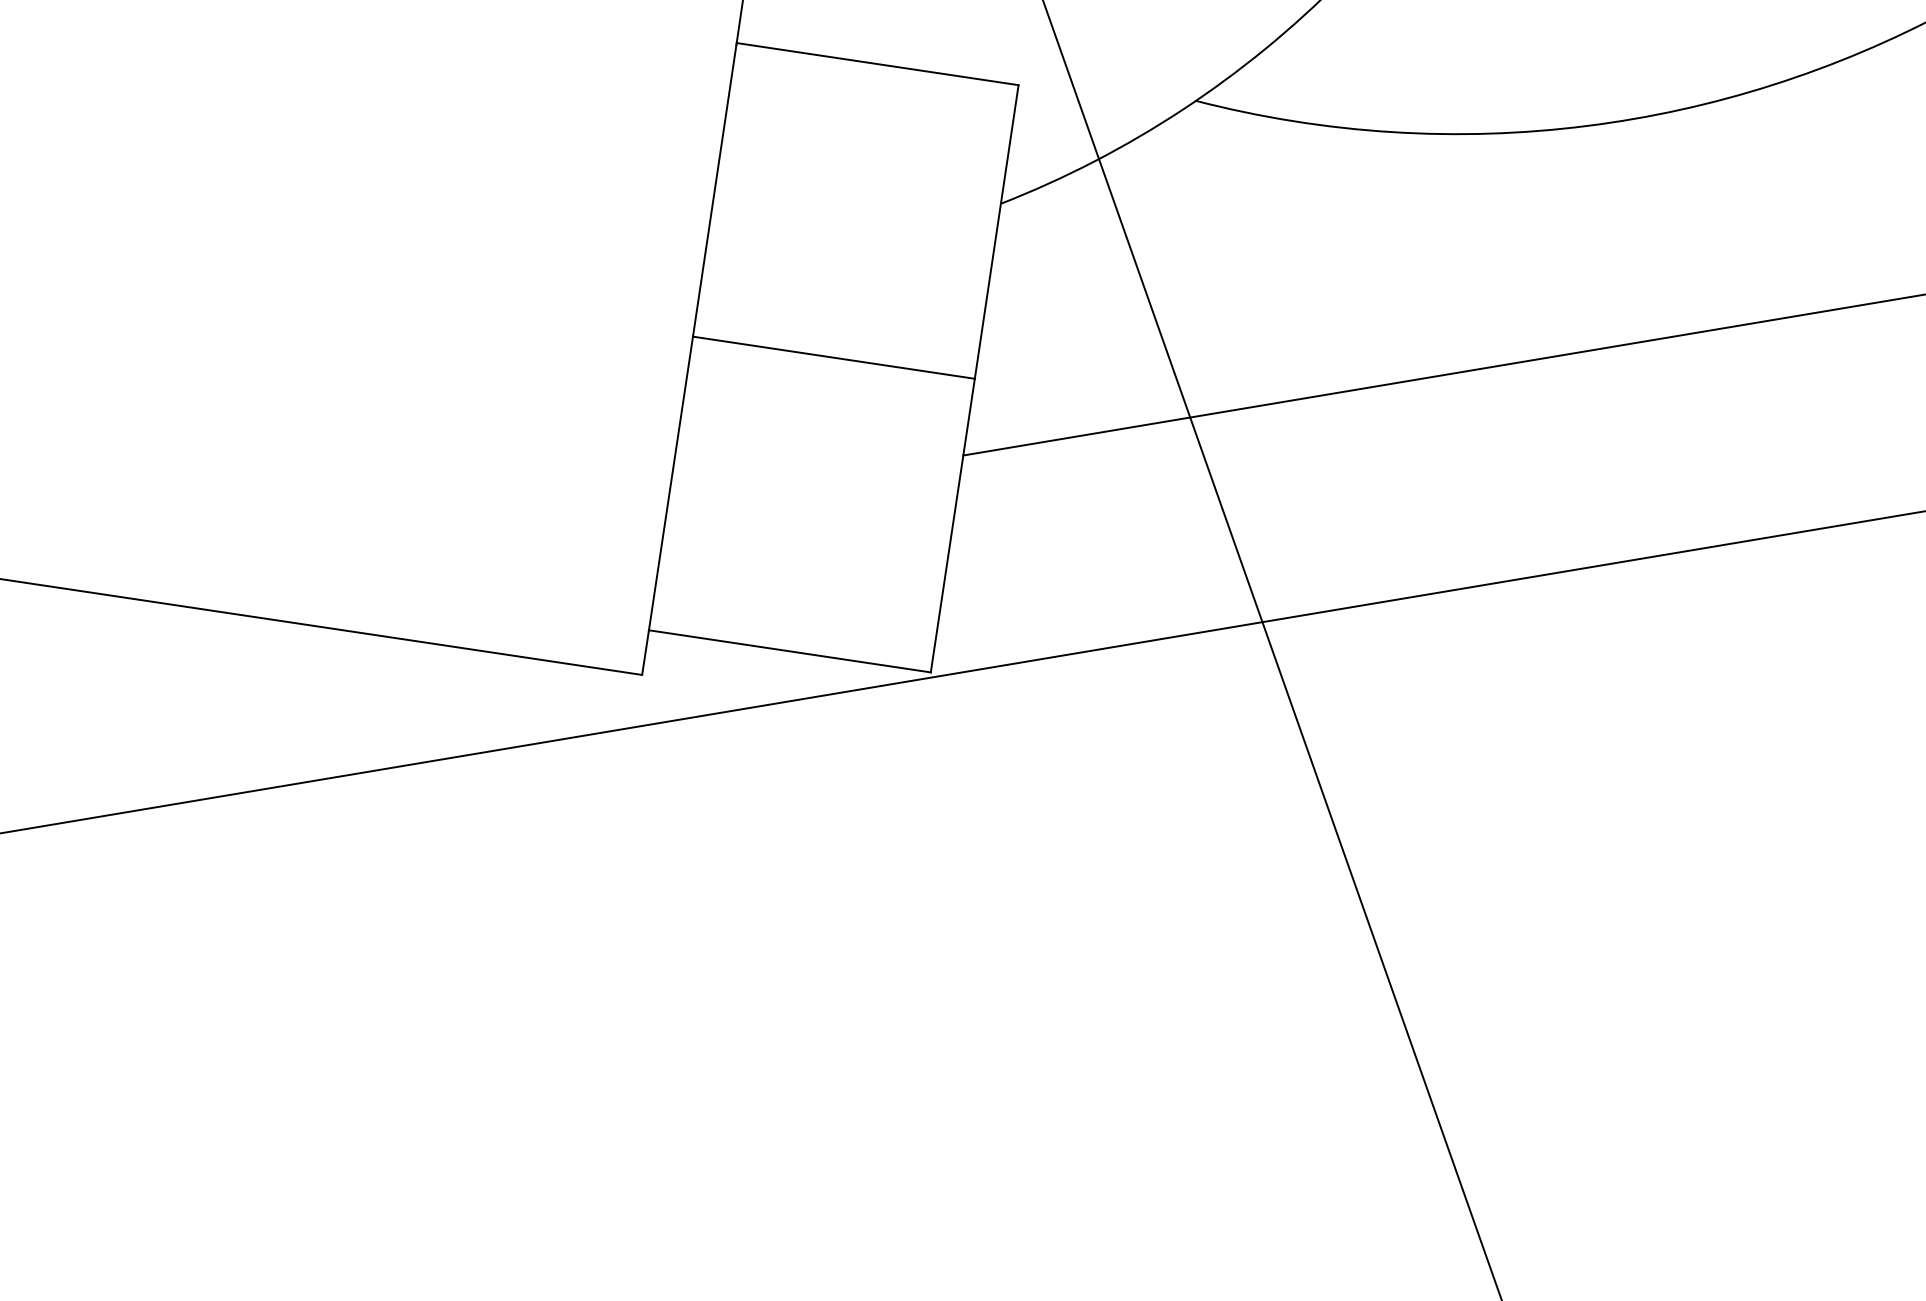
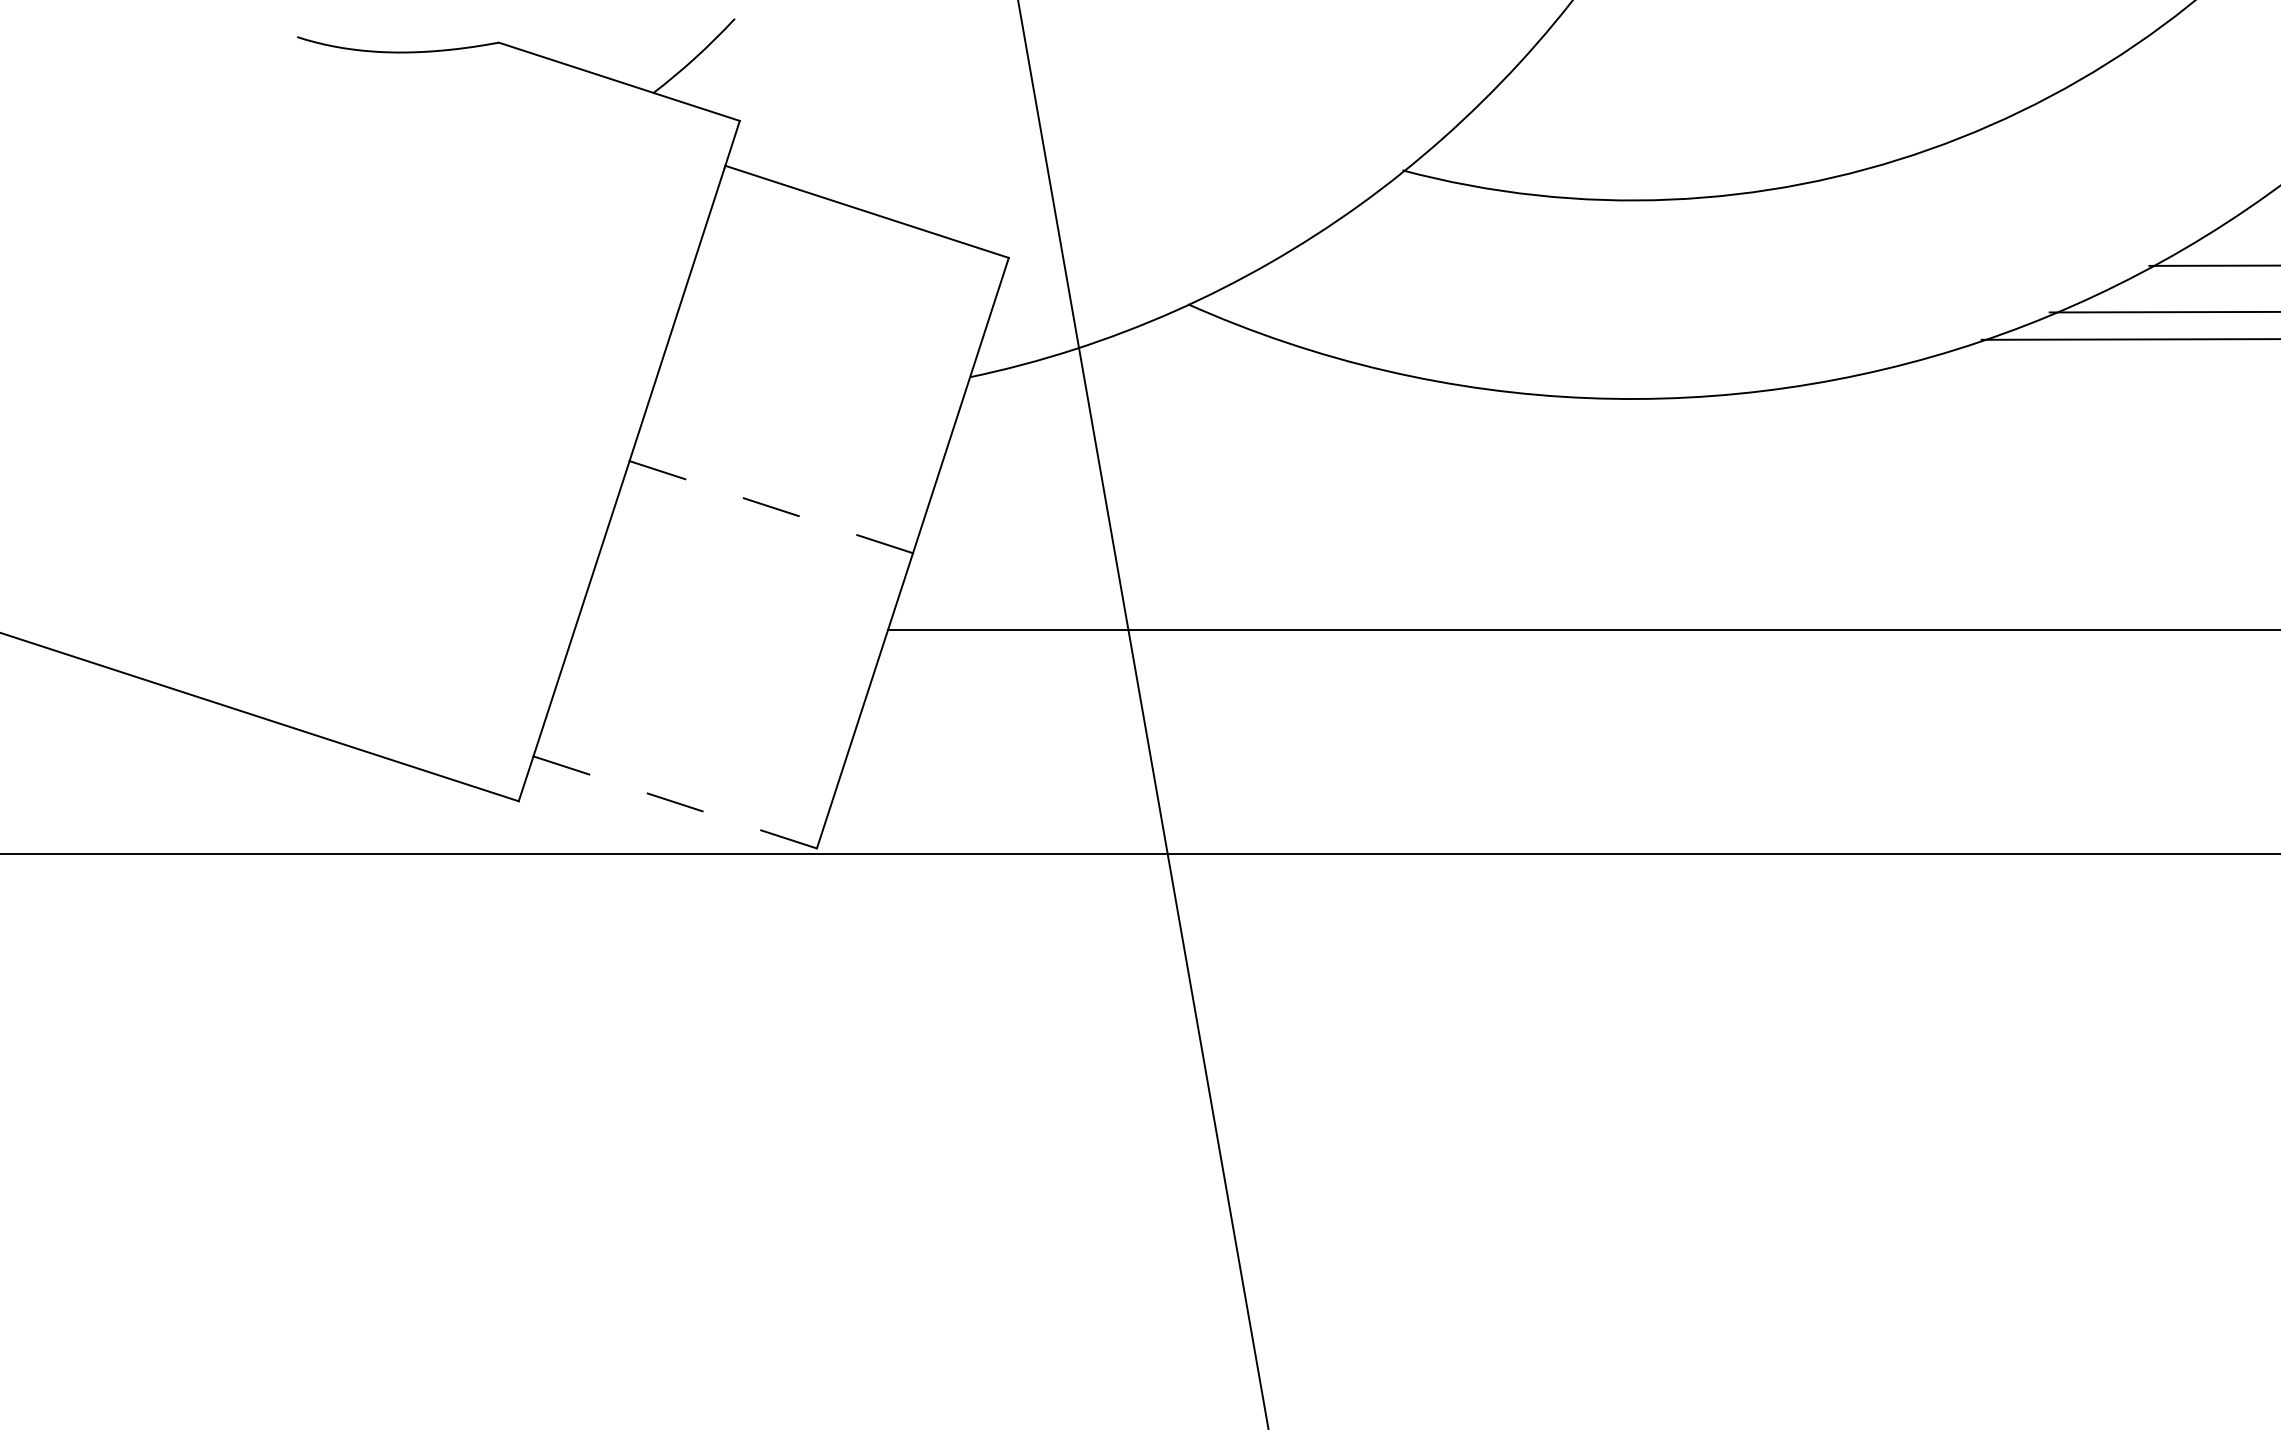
line: (833, 358) -> (770, 507), solid -> dashed
line: (789, 651) -> (674, 802), solid -> dashed

